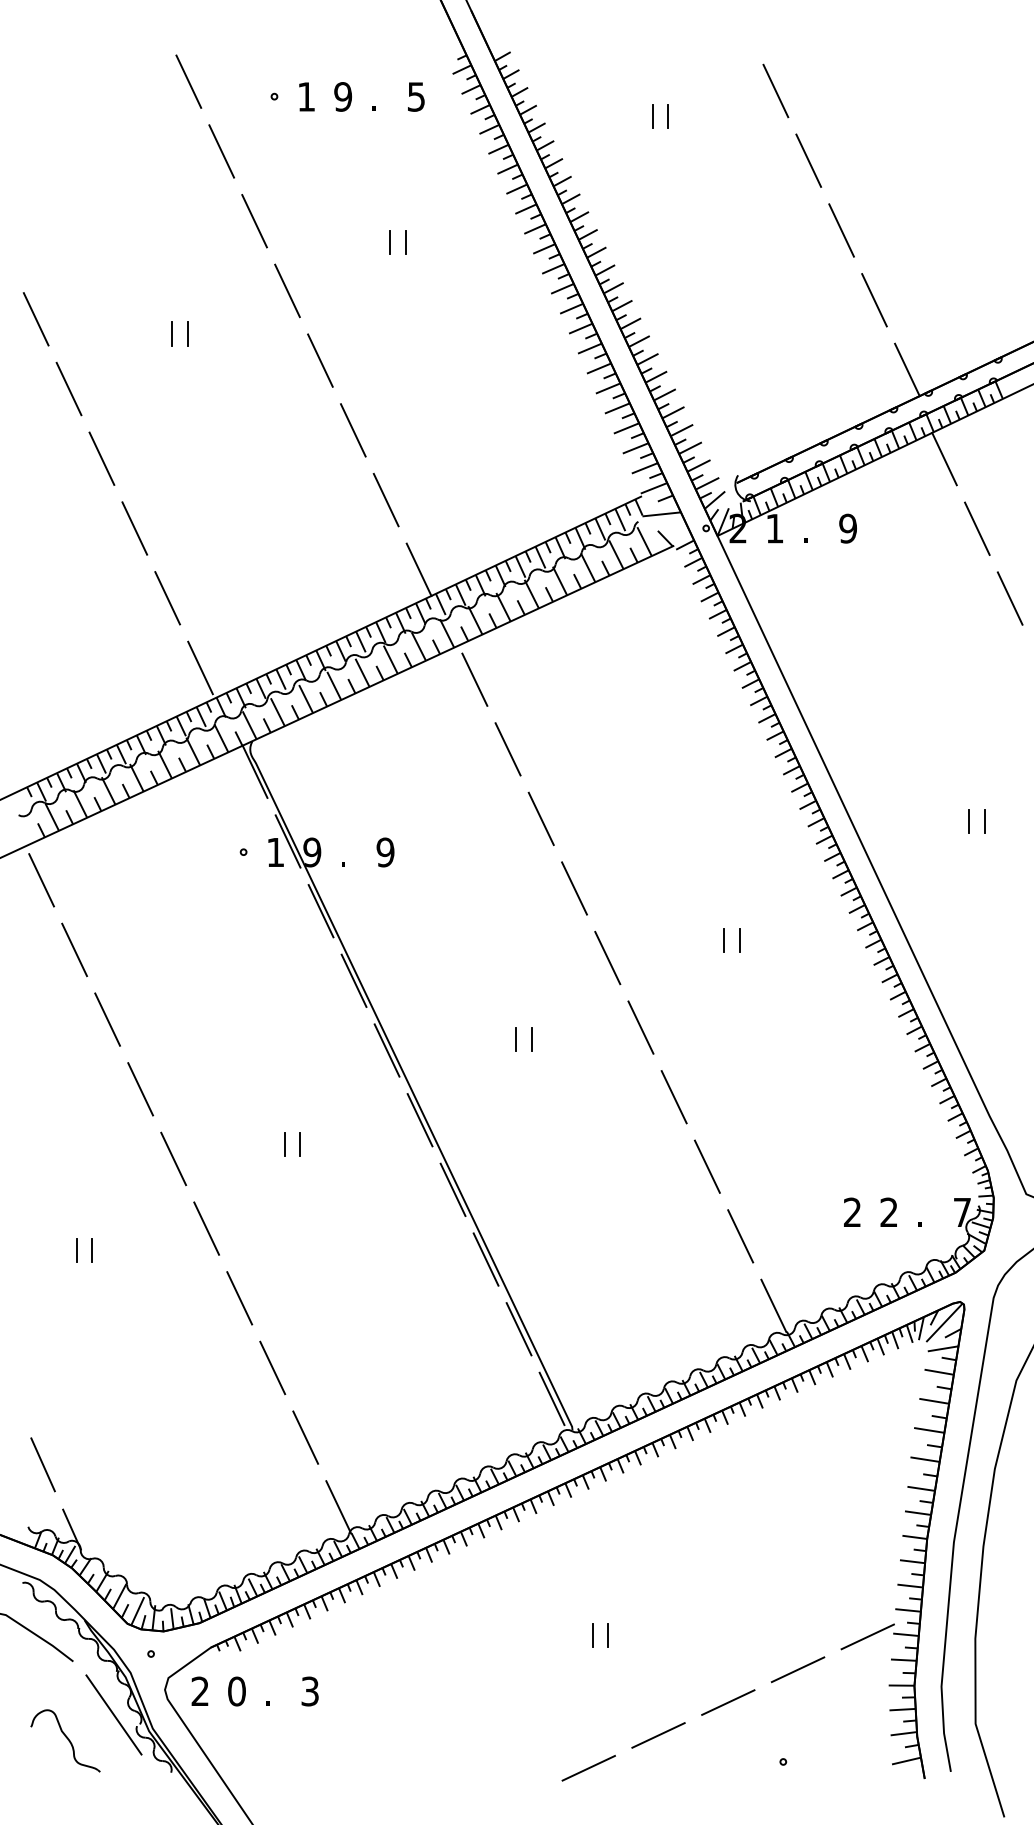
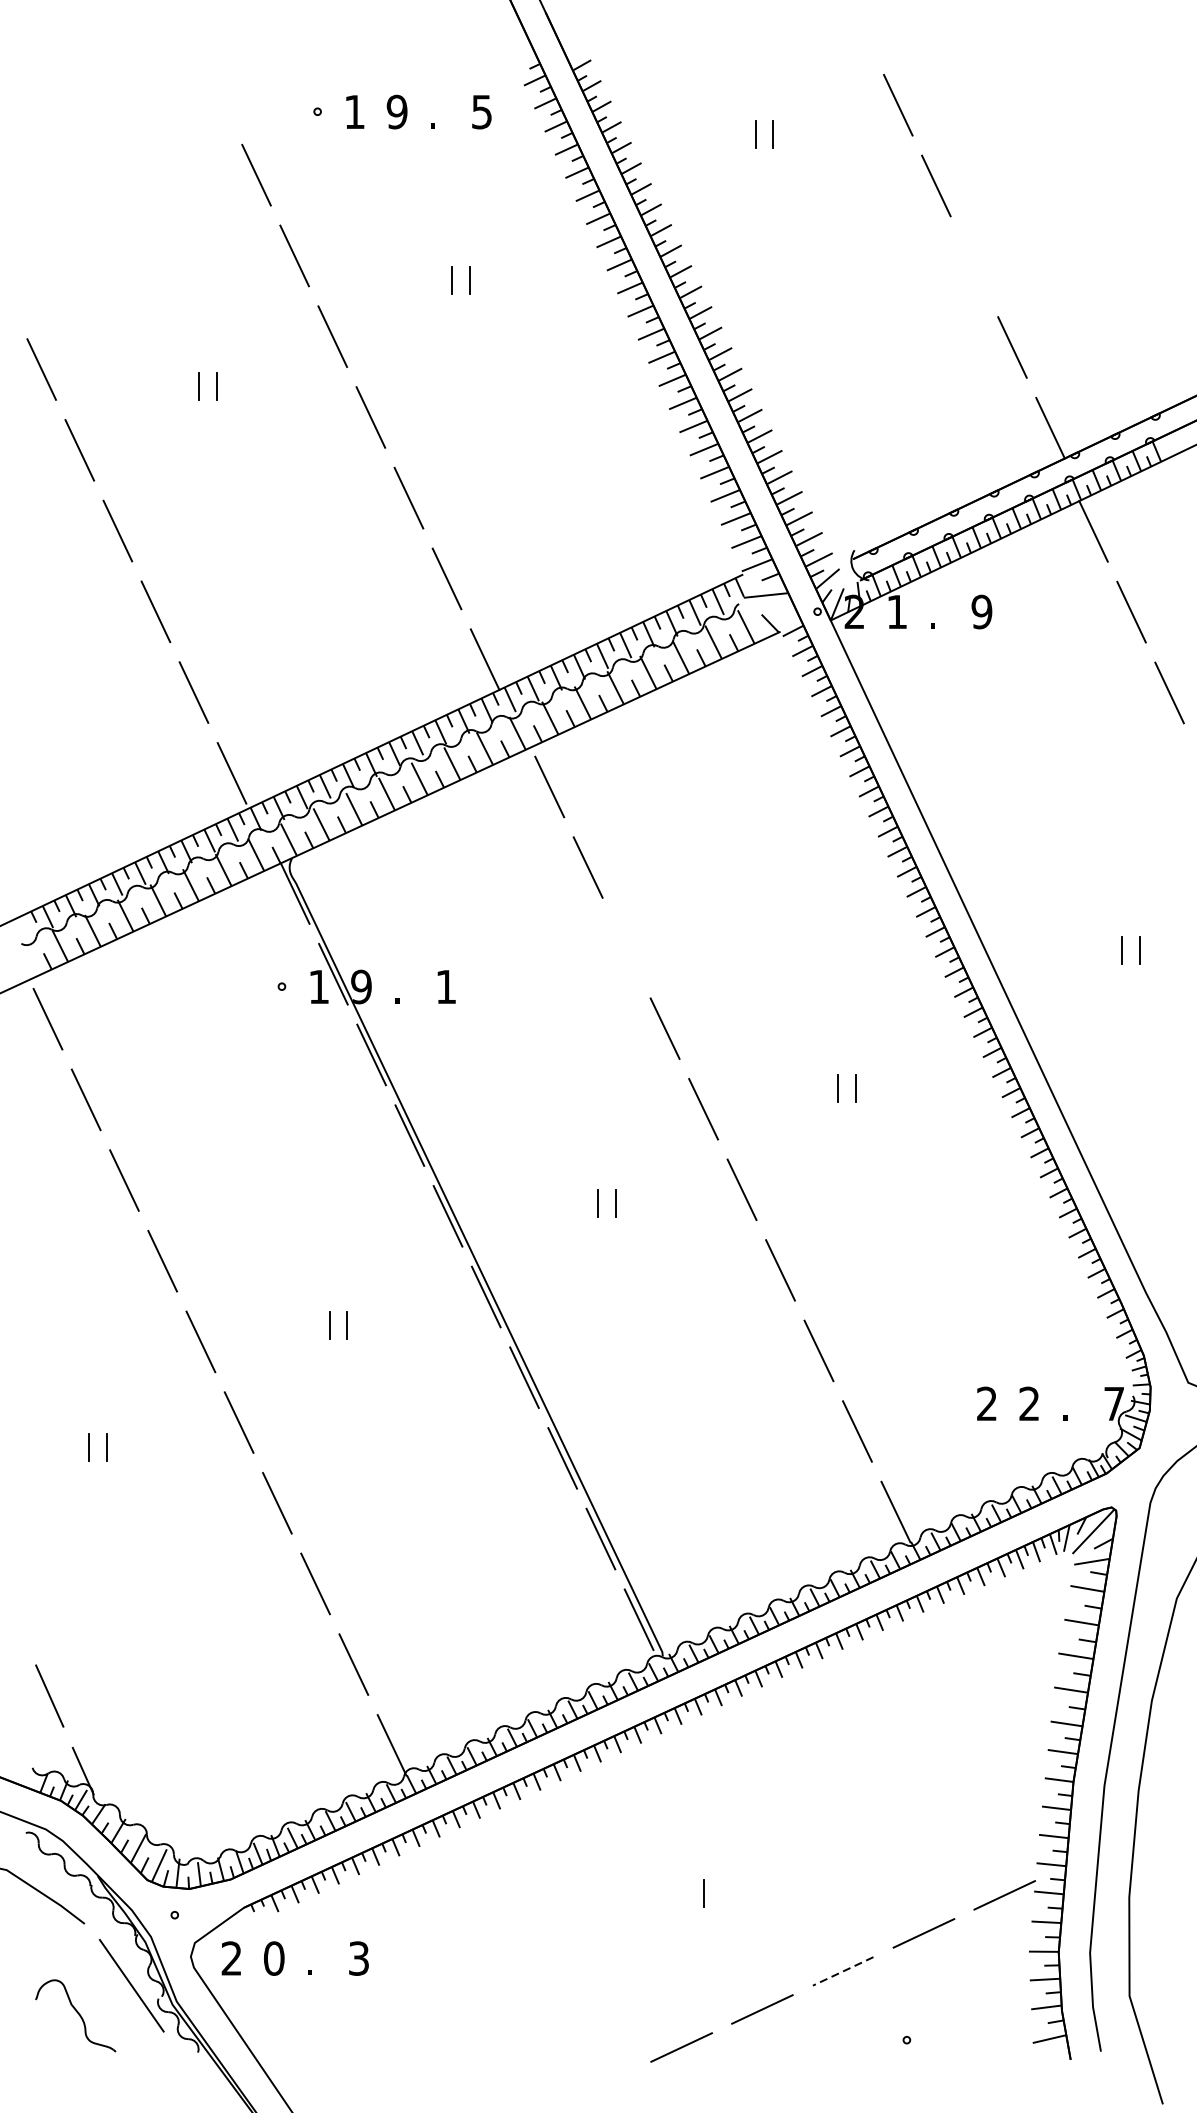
line: (188, 81) -> (218, 94), removed
line: (841, 230) -> (974, 266), removed
line: (540, 818) -> (625, 947), removed
text: (385, 852) -> (446, 987), 9 -> 1
line: (592, 1635) -> (685, 1893), removed
line: (728, 1702) -> (843, 1971), solid -> dashed

